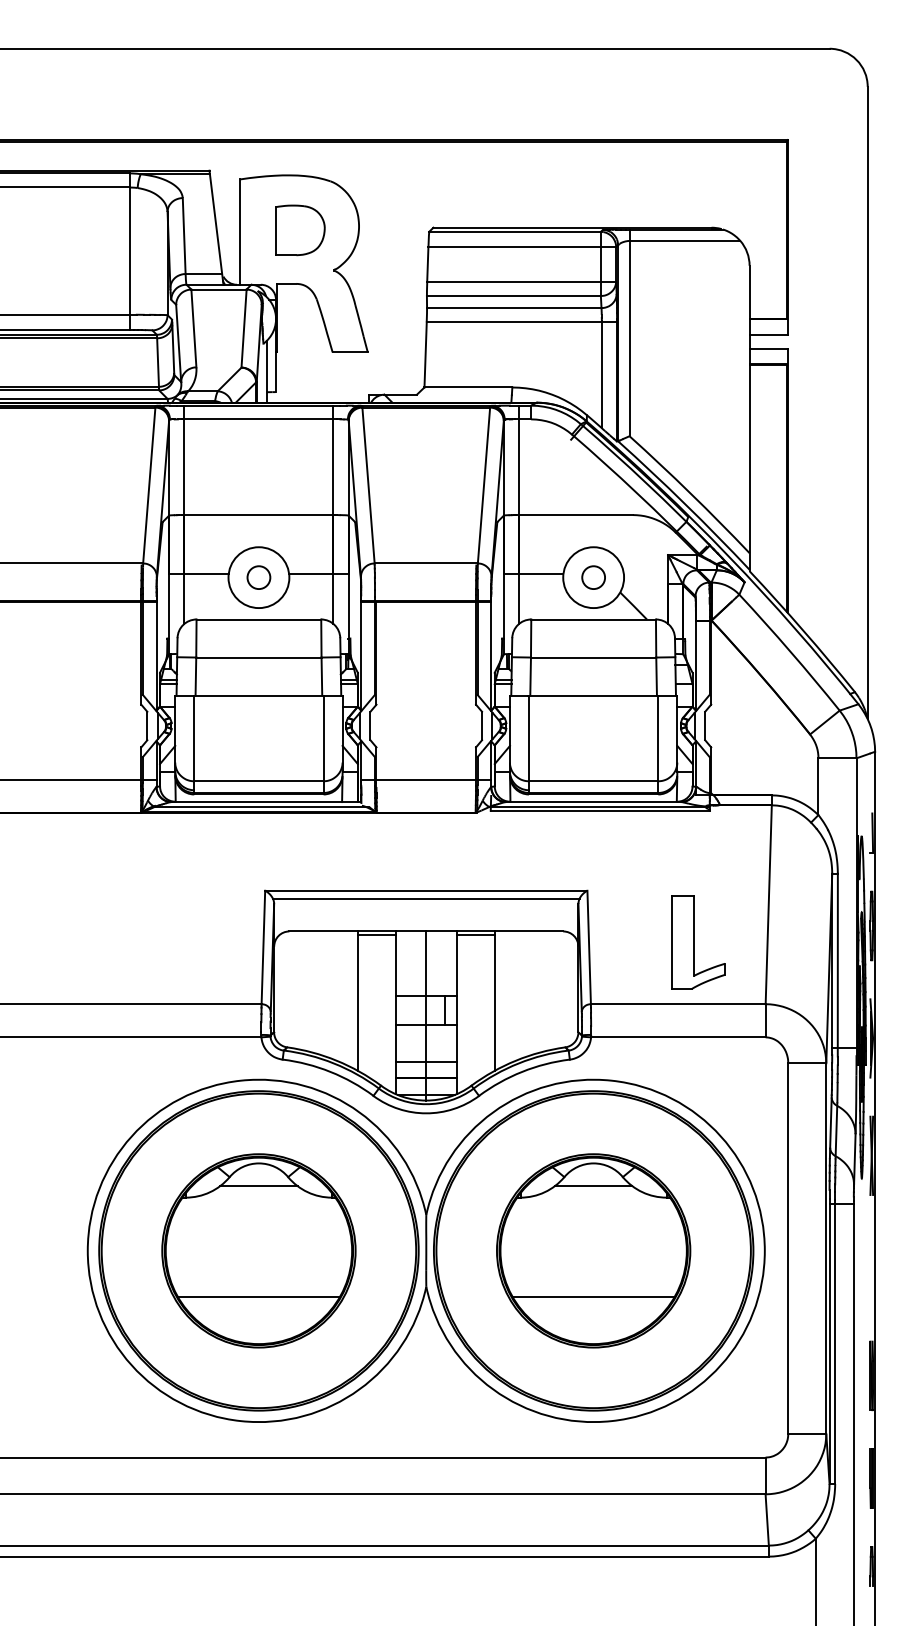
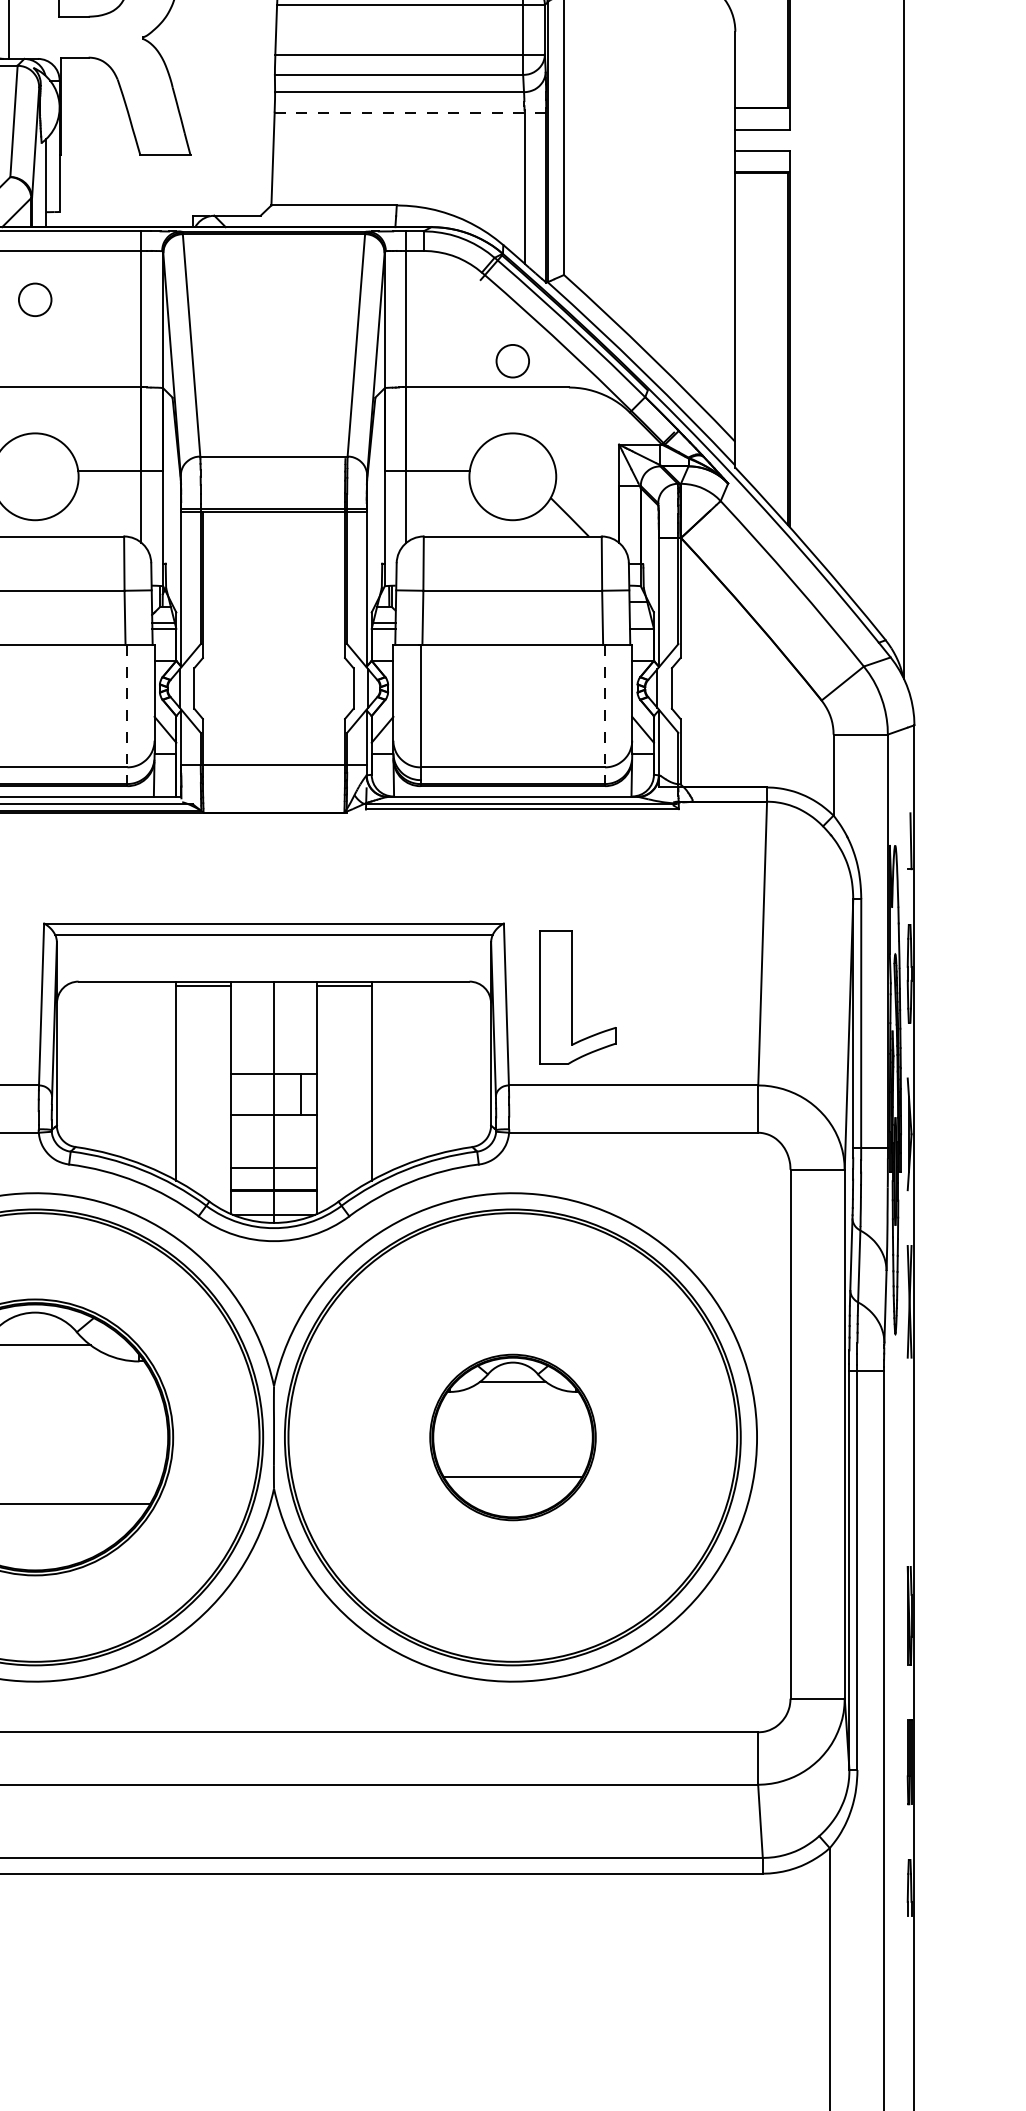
line: (522, 322) -> (411, 112), solid -> dashed
circle: (258, 577) -> (34, 299), moved
circle: (593, 577) -> (512, 360), moved
line: (323, 745) -> (127, 716), solid -> dashed
line: (658, 745) -> (605, 716), solid -> dashed
part: (698, 942) -> (578, 997), moved
part: (593, 1250) -> (512, 1436), size x0.6

